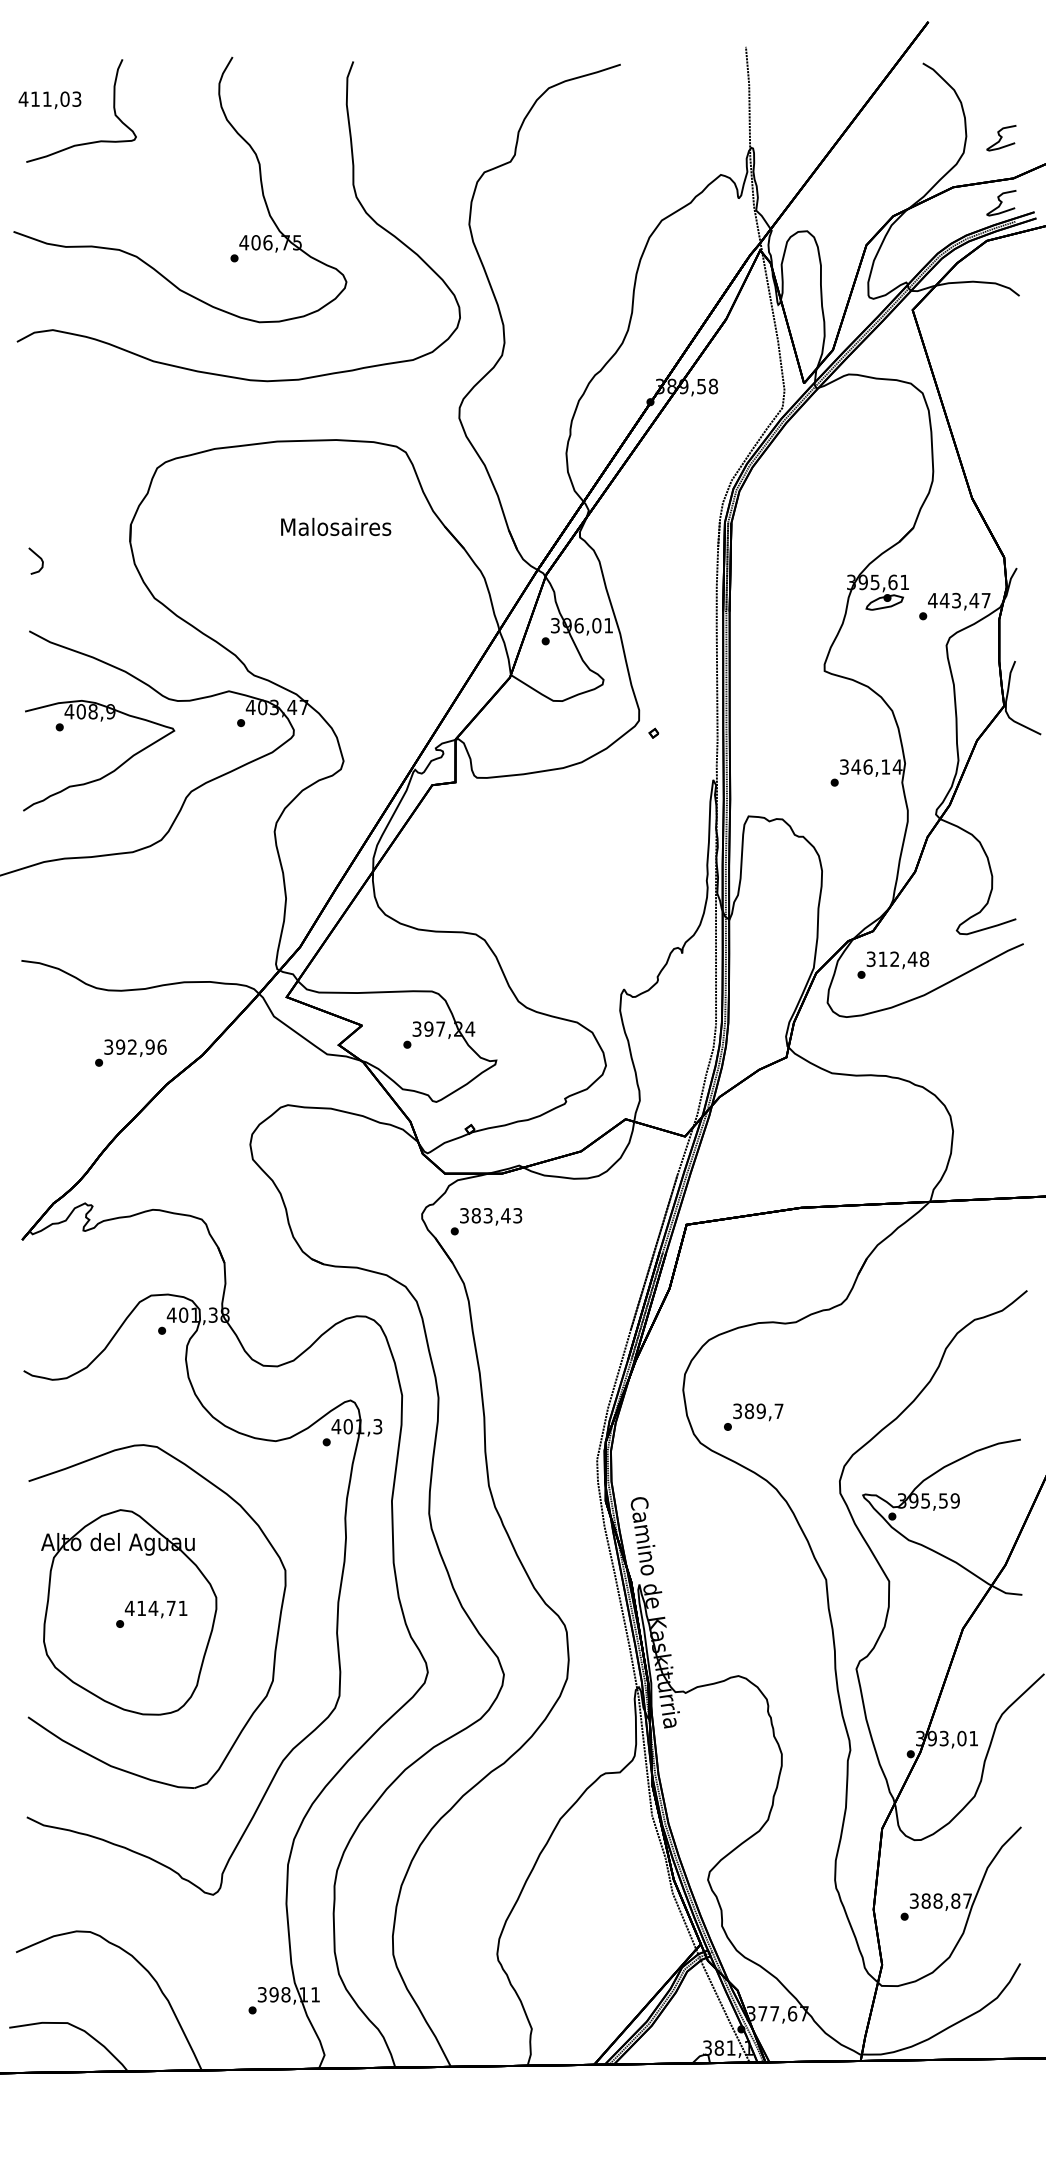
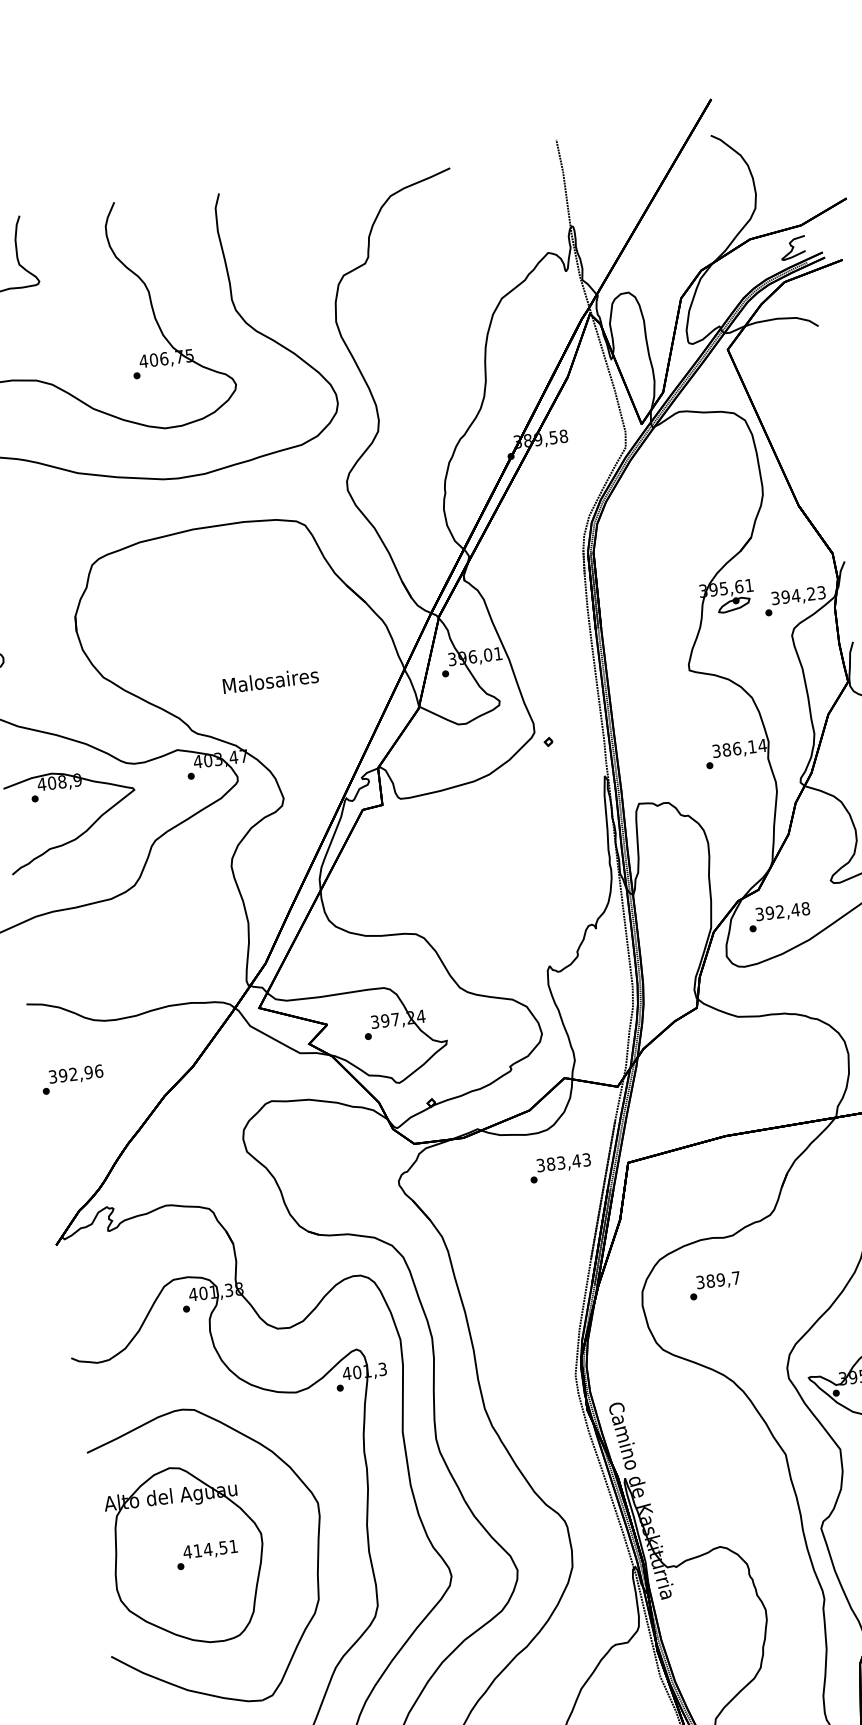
curve: (1001, 138) -> (786, 192), removed
text: (336, 526) -> (271, 680), moved
text: (959, 600) -> (798, 595), 443,47 -> 394,23
text: (856, 766) -> (726, 749), 346,14 -> 386,14
text: (882, 958) -> (769, 912), 312,48 -> 392,48
text: (130, 1052) -> (72, 1079), moved
text: (486, 1221) -> (560, 1168), moved
text: (753, 1416) -> (714, 1285), moved
text: (170, 1608) -> (222, 1547), 414,71 -> 414,51

